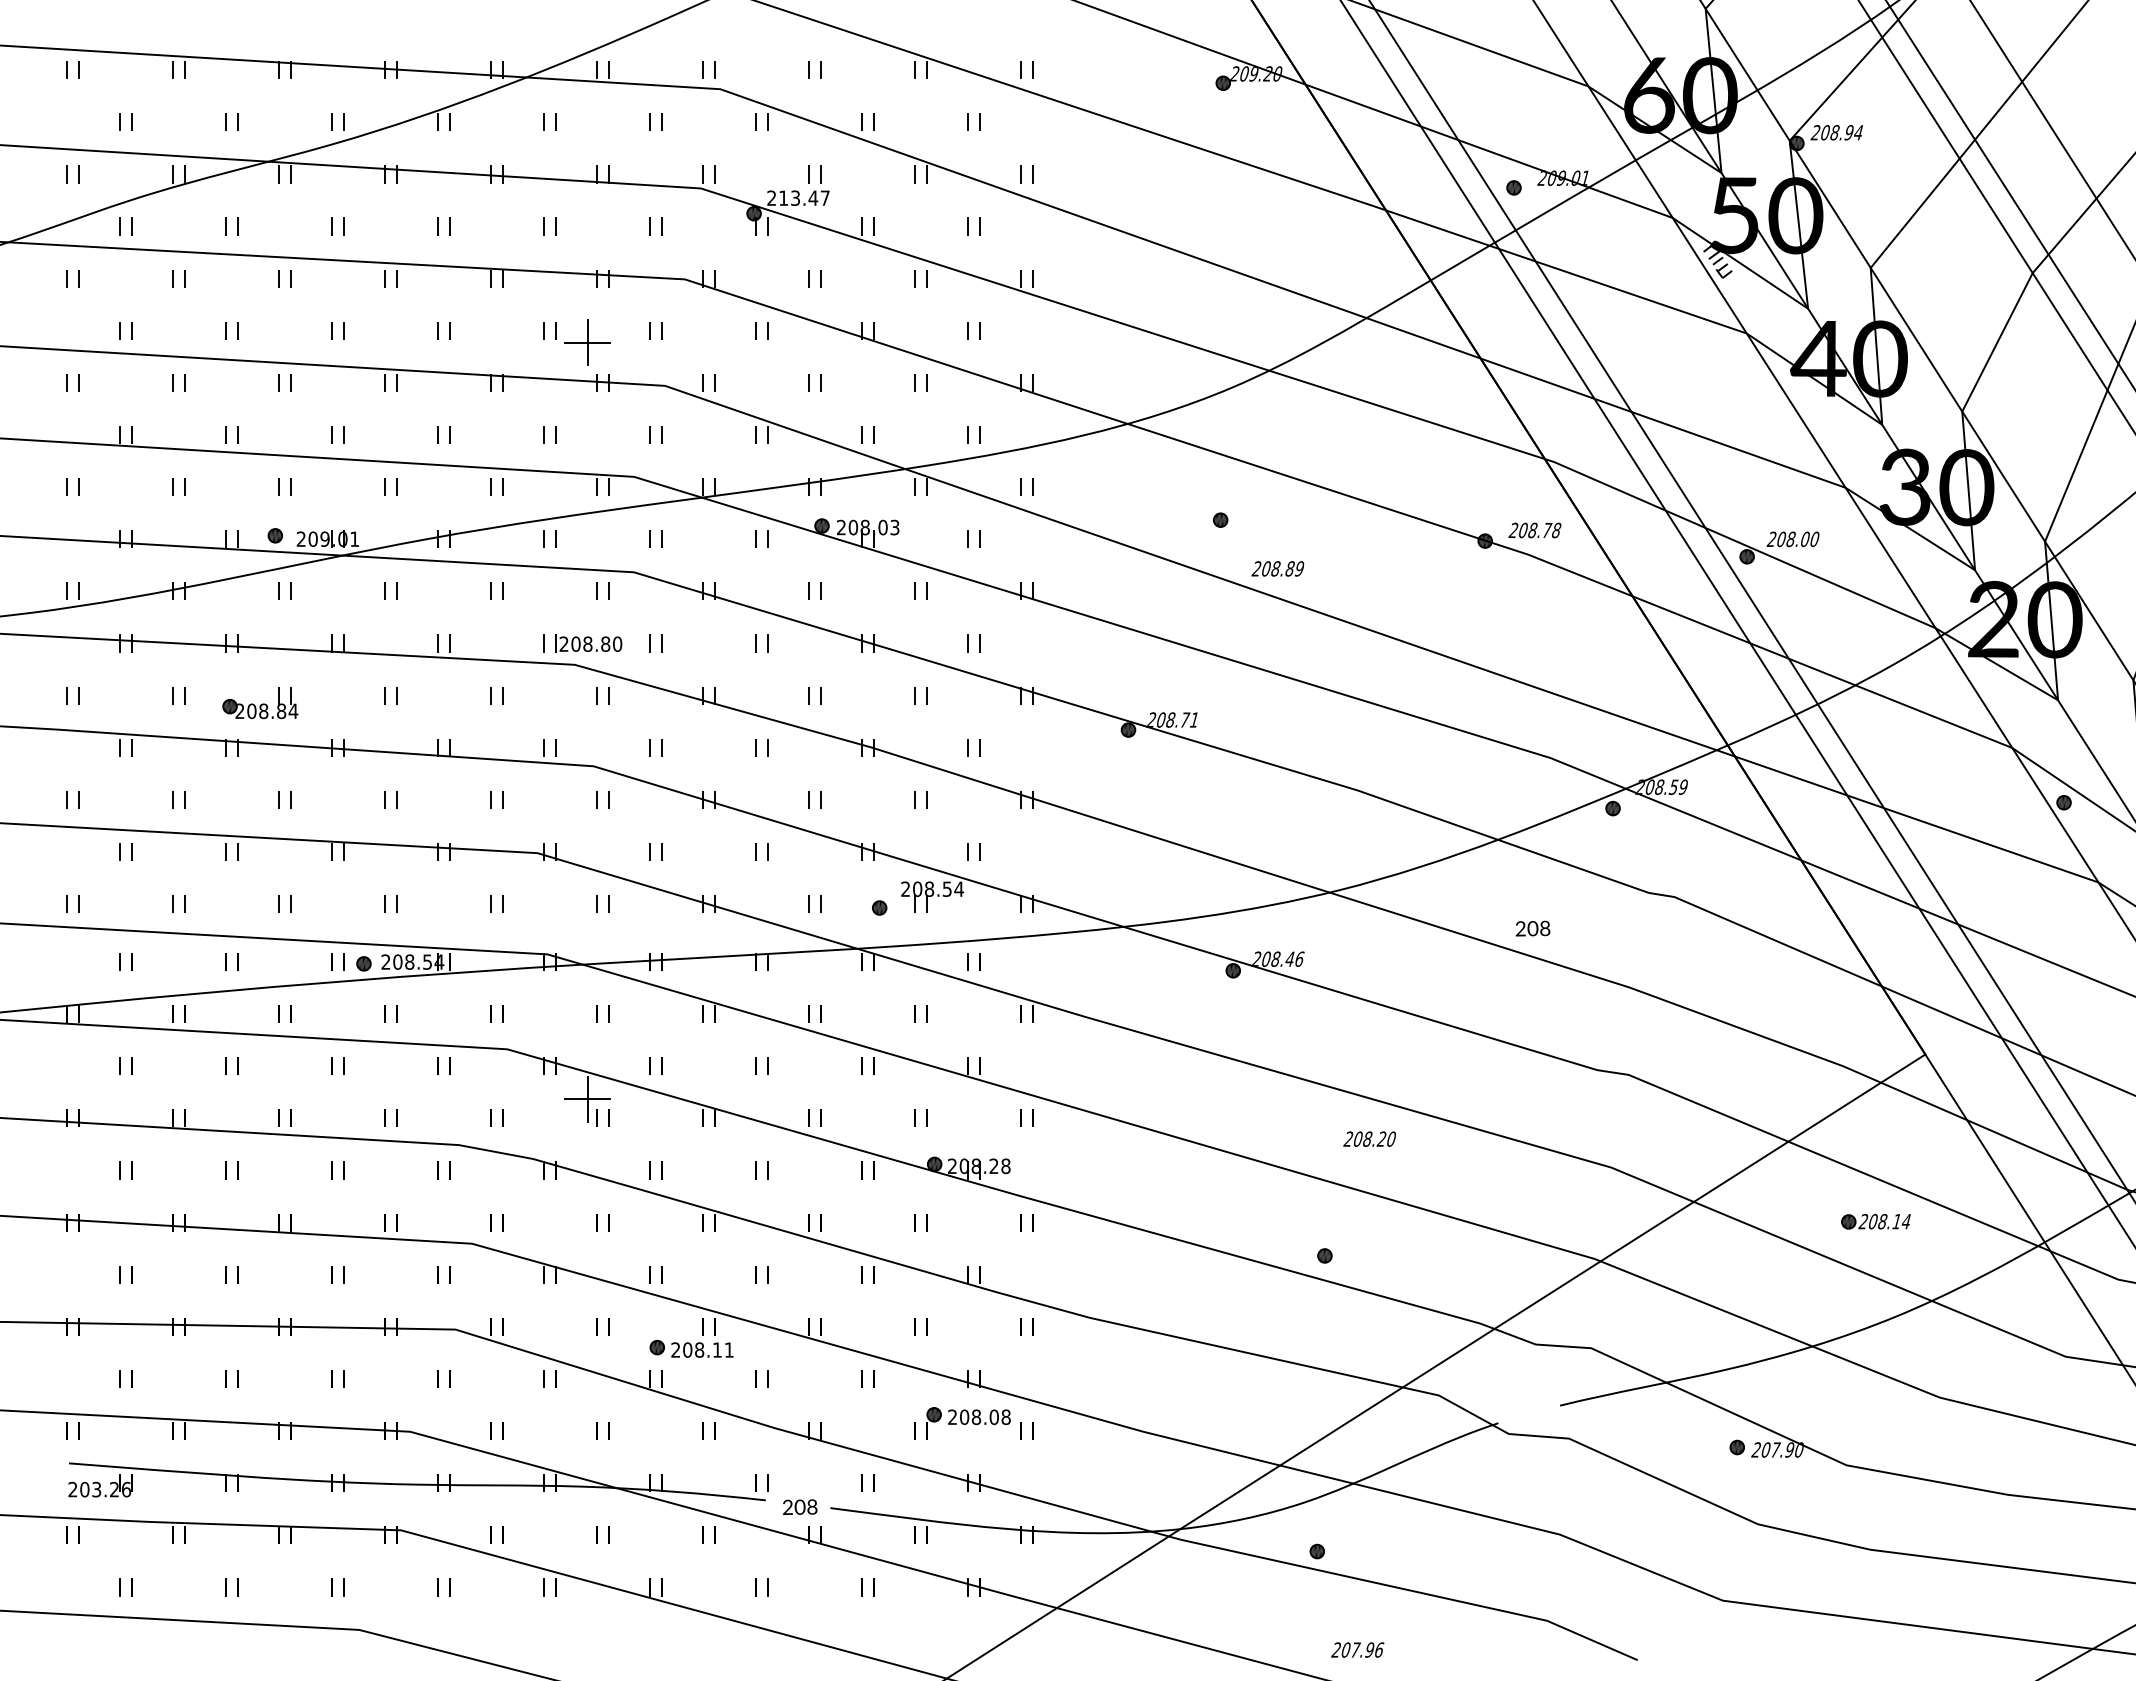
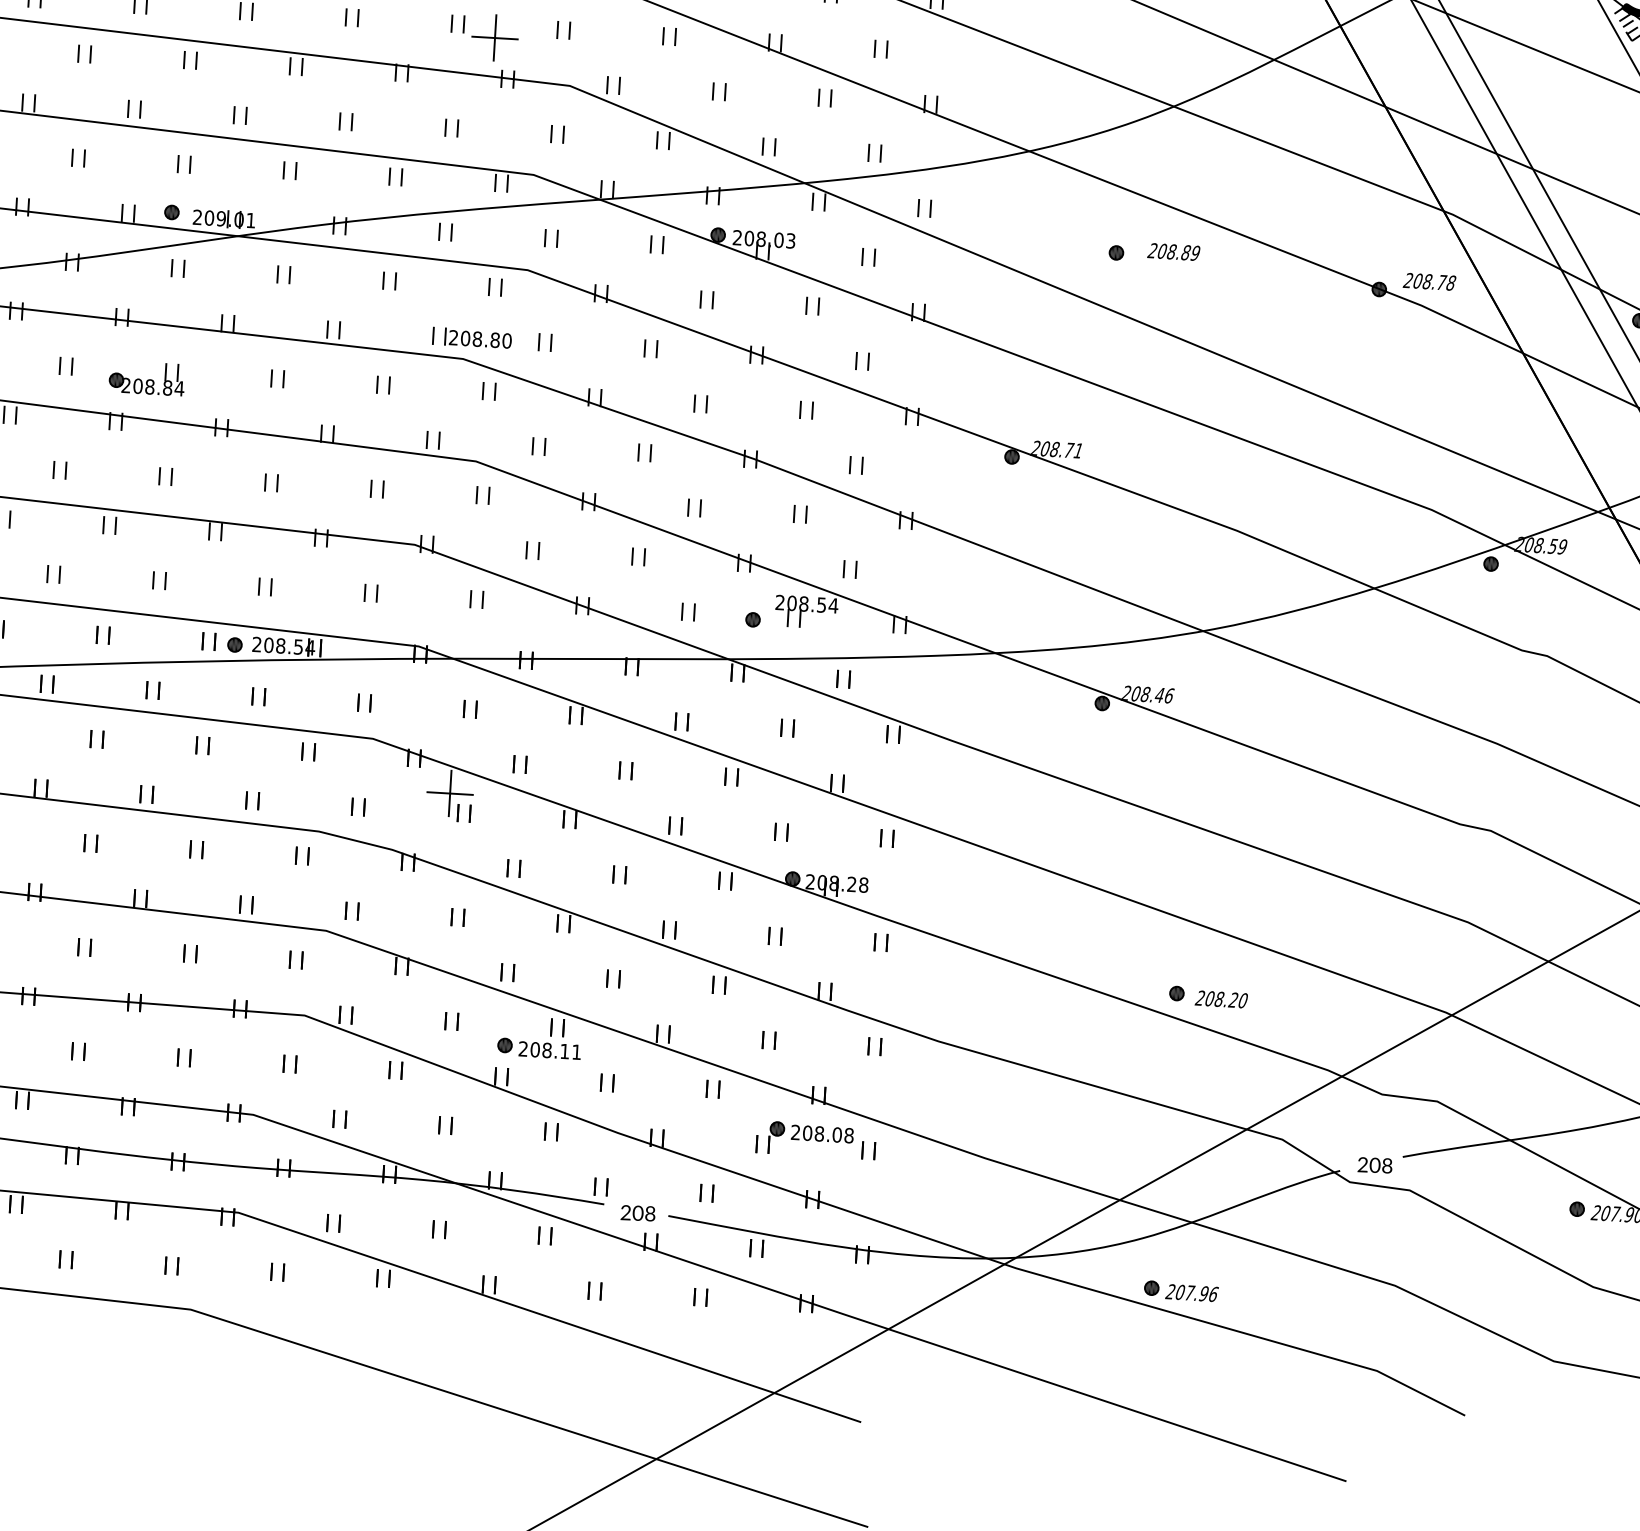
text: (1277, 568) -> (1173, 251), moved
text: (1532, 928) -> (1374, 1165), moved
text: (1369, 1138) -> (1221, 998), moved
text: (1357, 1649) -> (1191, 1292), moved

